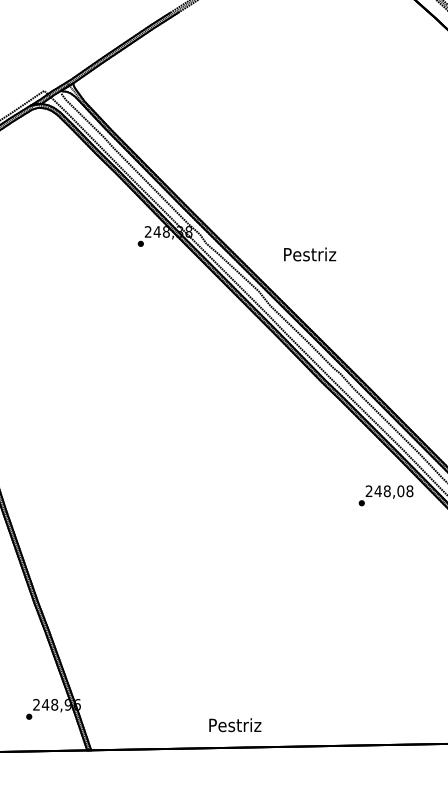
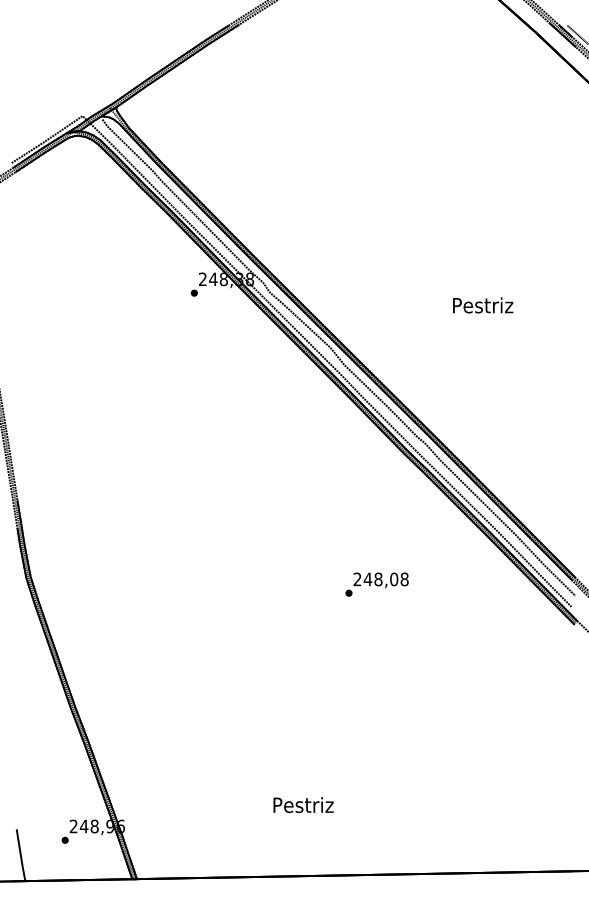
text: (310, 254) -> (483, 305), moved
text: (385, 495) -> (376, 584), moved
text: (235, 725) -> (303, 805), moved

